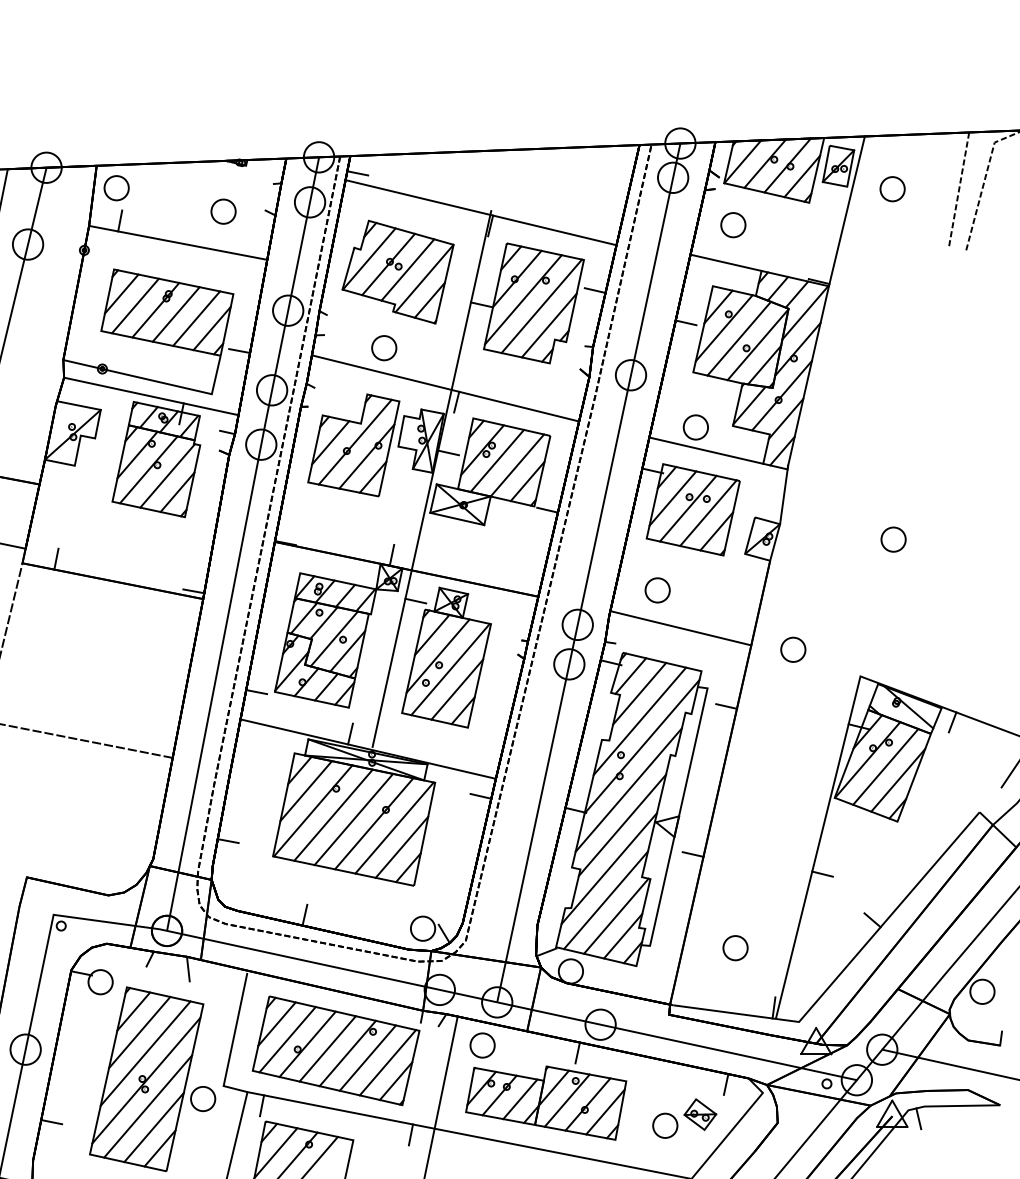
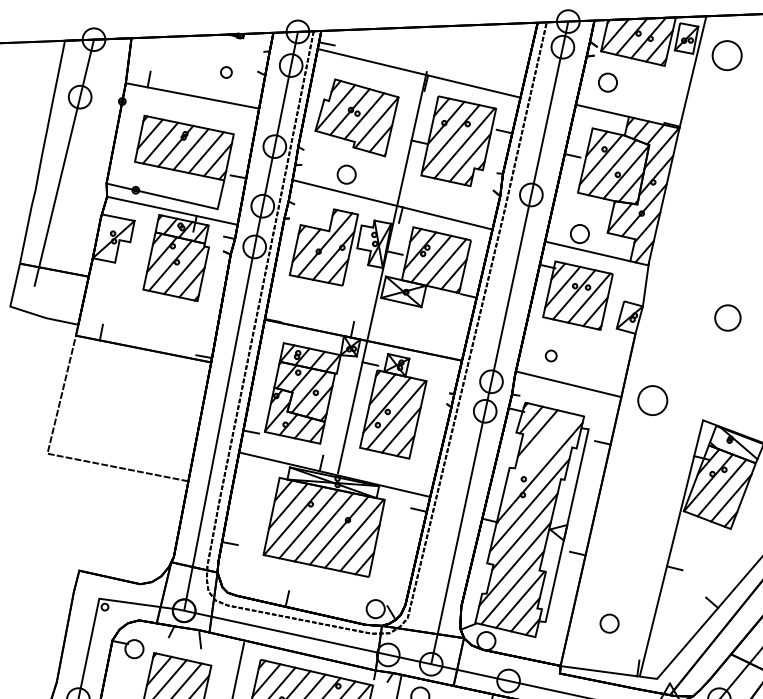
part: (116, 188) -> (146, 55), removed
part: (892, 189) -> (727, 55), size x1.6
part: (223, 211) -> (226, 72), size x0.6
part: (893, 539) -> (727, 317), size x1.4
part: (657, 590) -> (551, 356), size x0.6
part: (793, 649) -> (652, 400), size x1.6
line: (639, 721) -> (537, 454), removed

